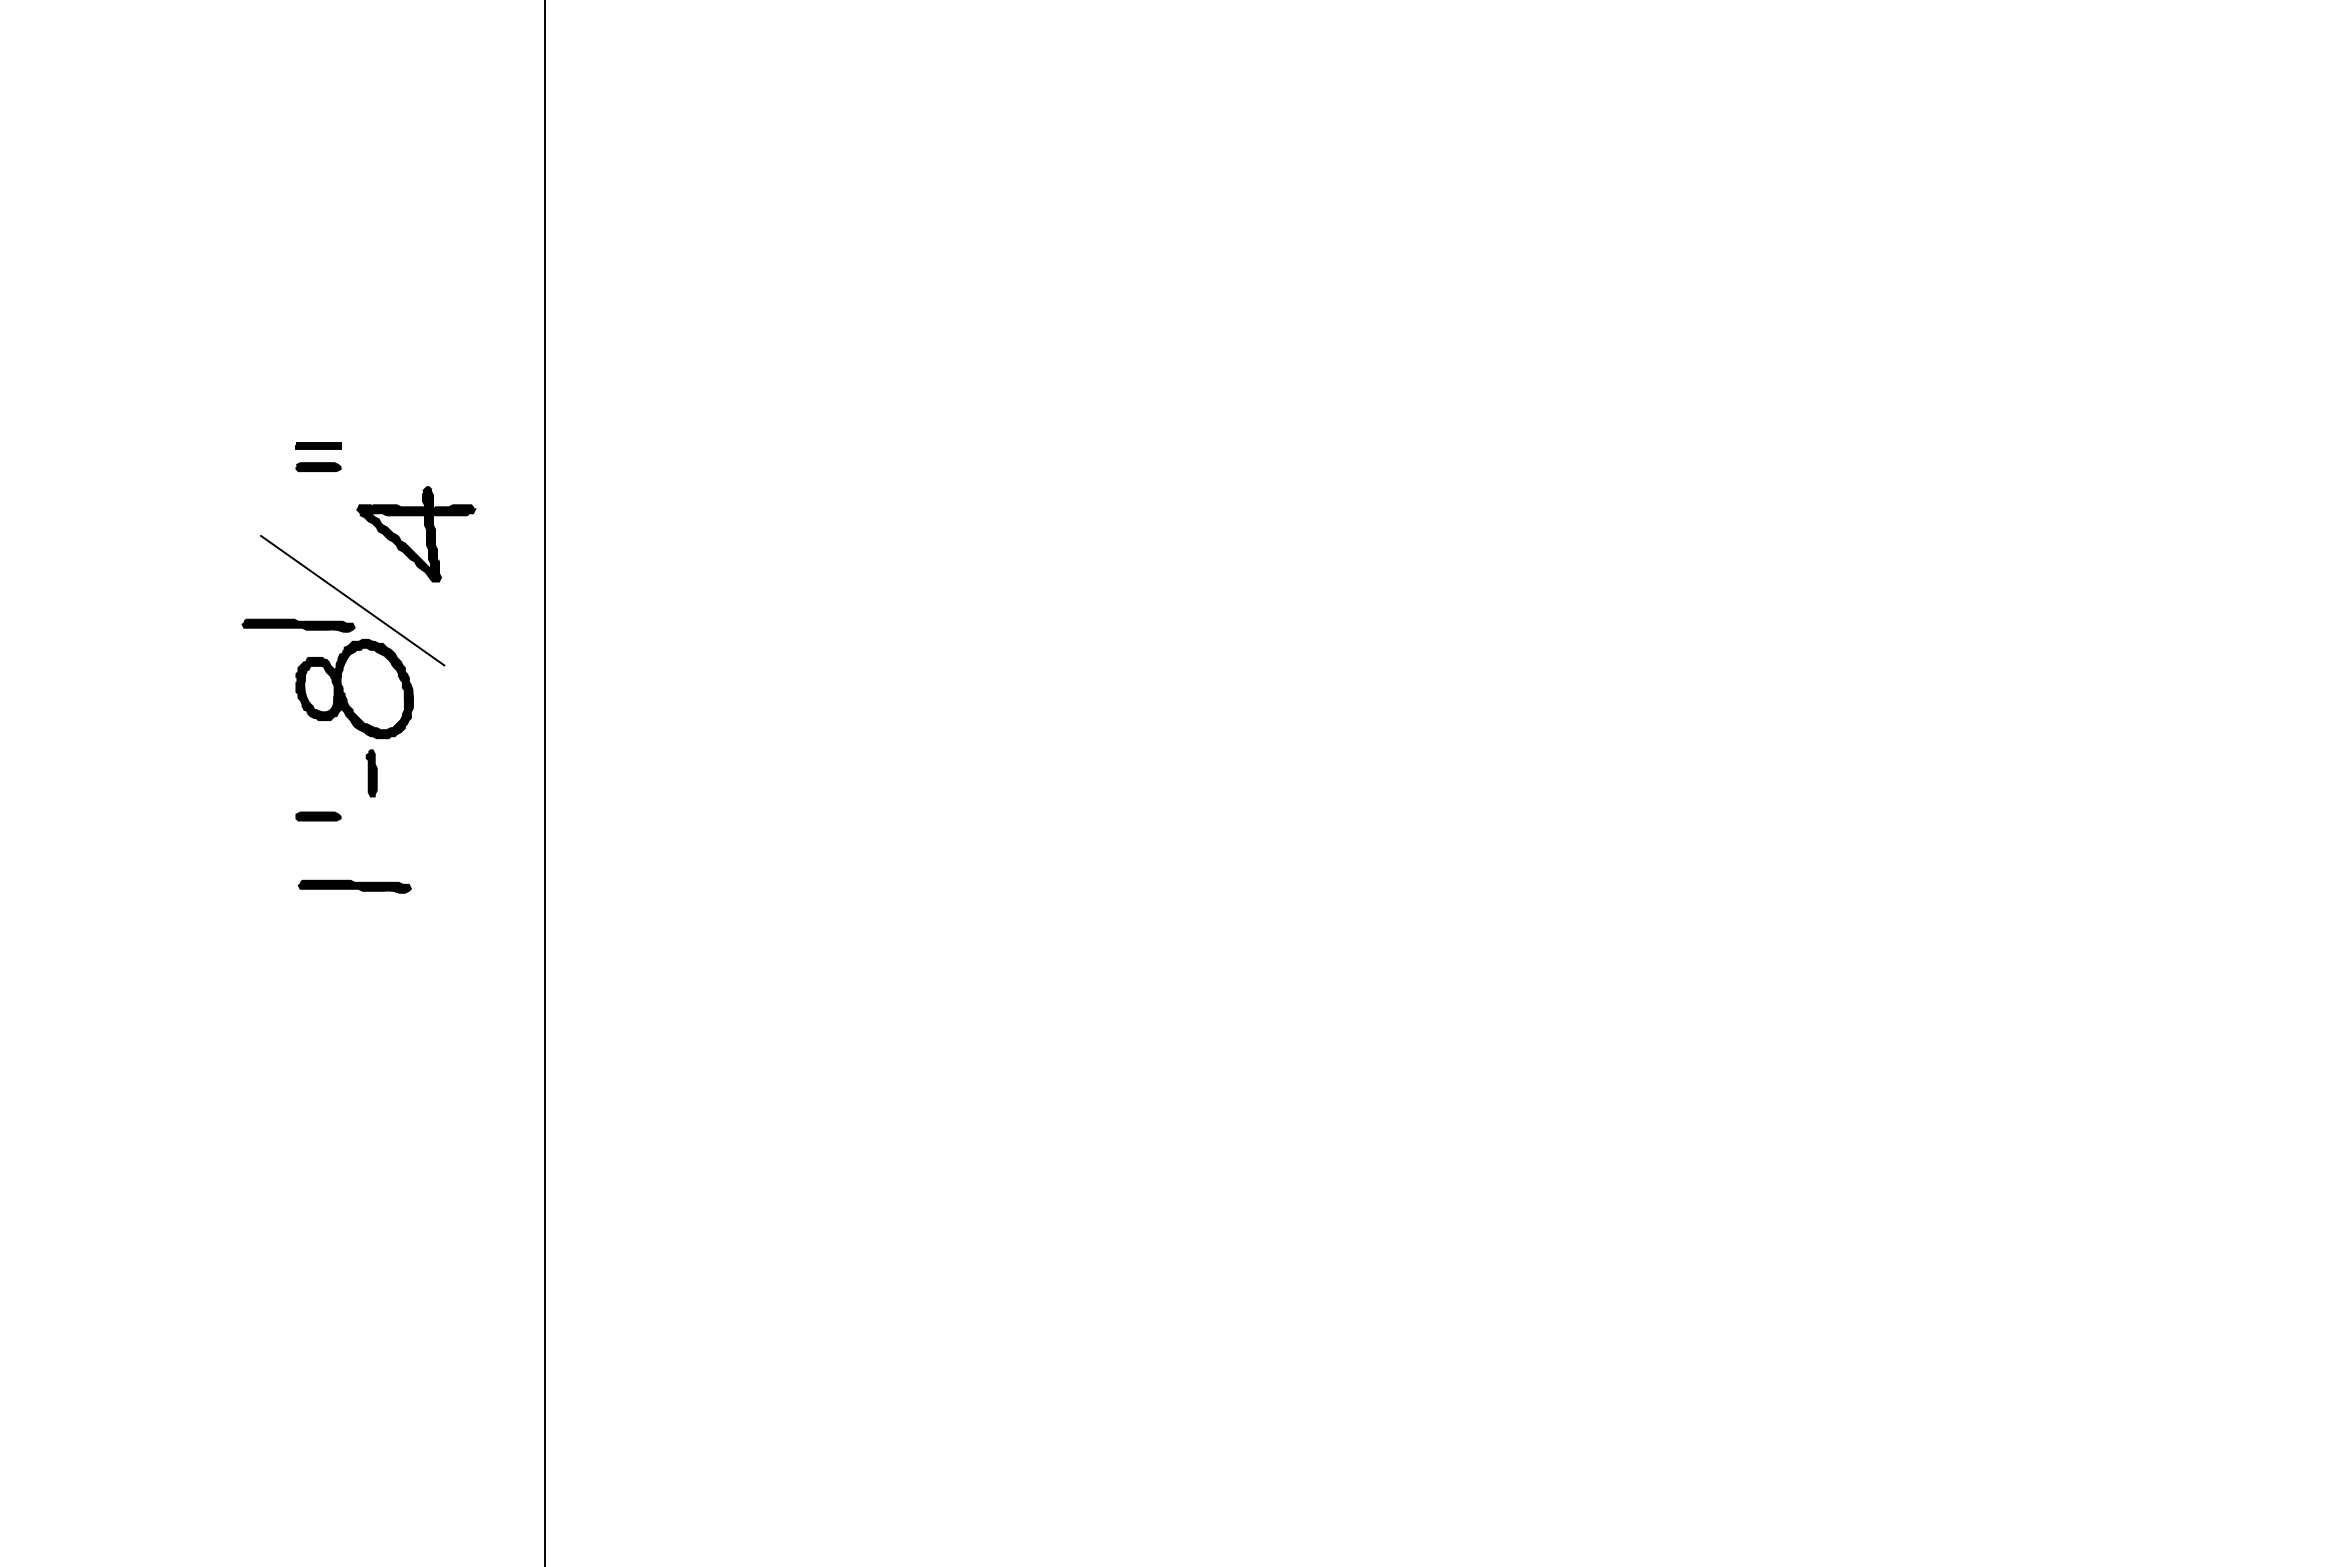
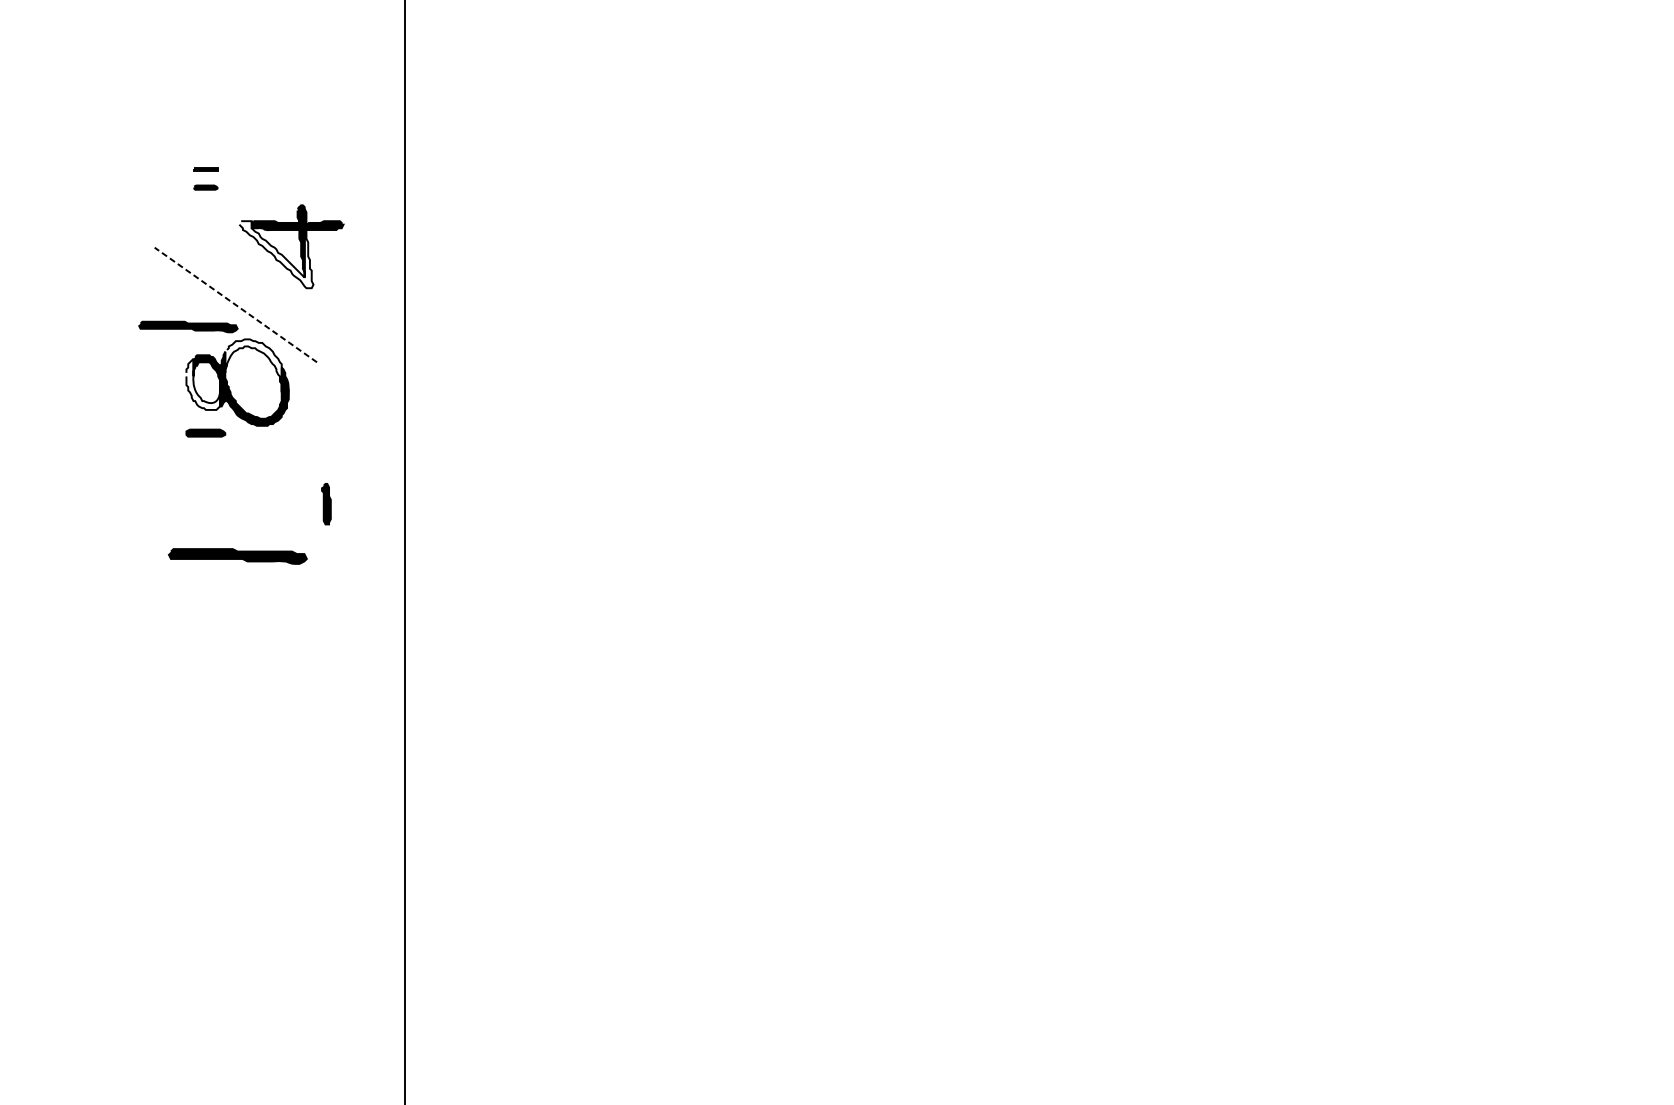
part: (318, 445) -> (205, 168), size x0.6
part: (318, 466) -> (205, 187), size x0.6
fill: (398, 536) -> (276, 248), removed
line: (352, 600) -> (235, 304), solid -> dashed
fill: (372, 669) -> (253, 365), removed
fill: (315, 690) -> (203, 383), removed
part: (371, 773) -> (326, 504), moved
part: (318, 816) -> (205, 433), moved
part: (354, 886) -> (237, 556), size x1.4

